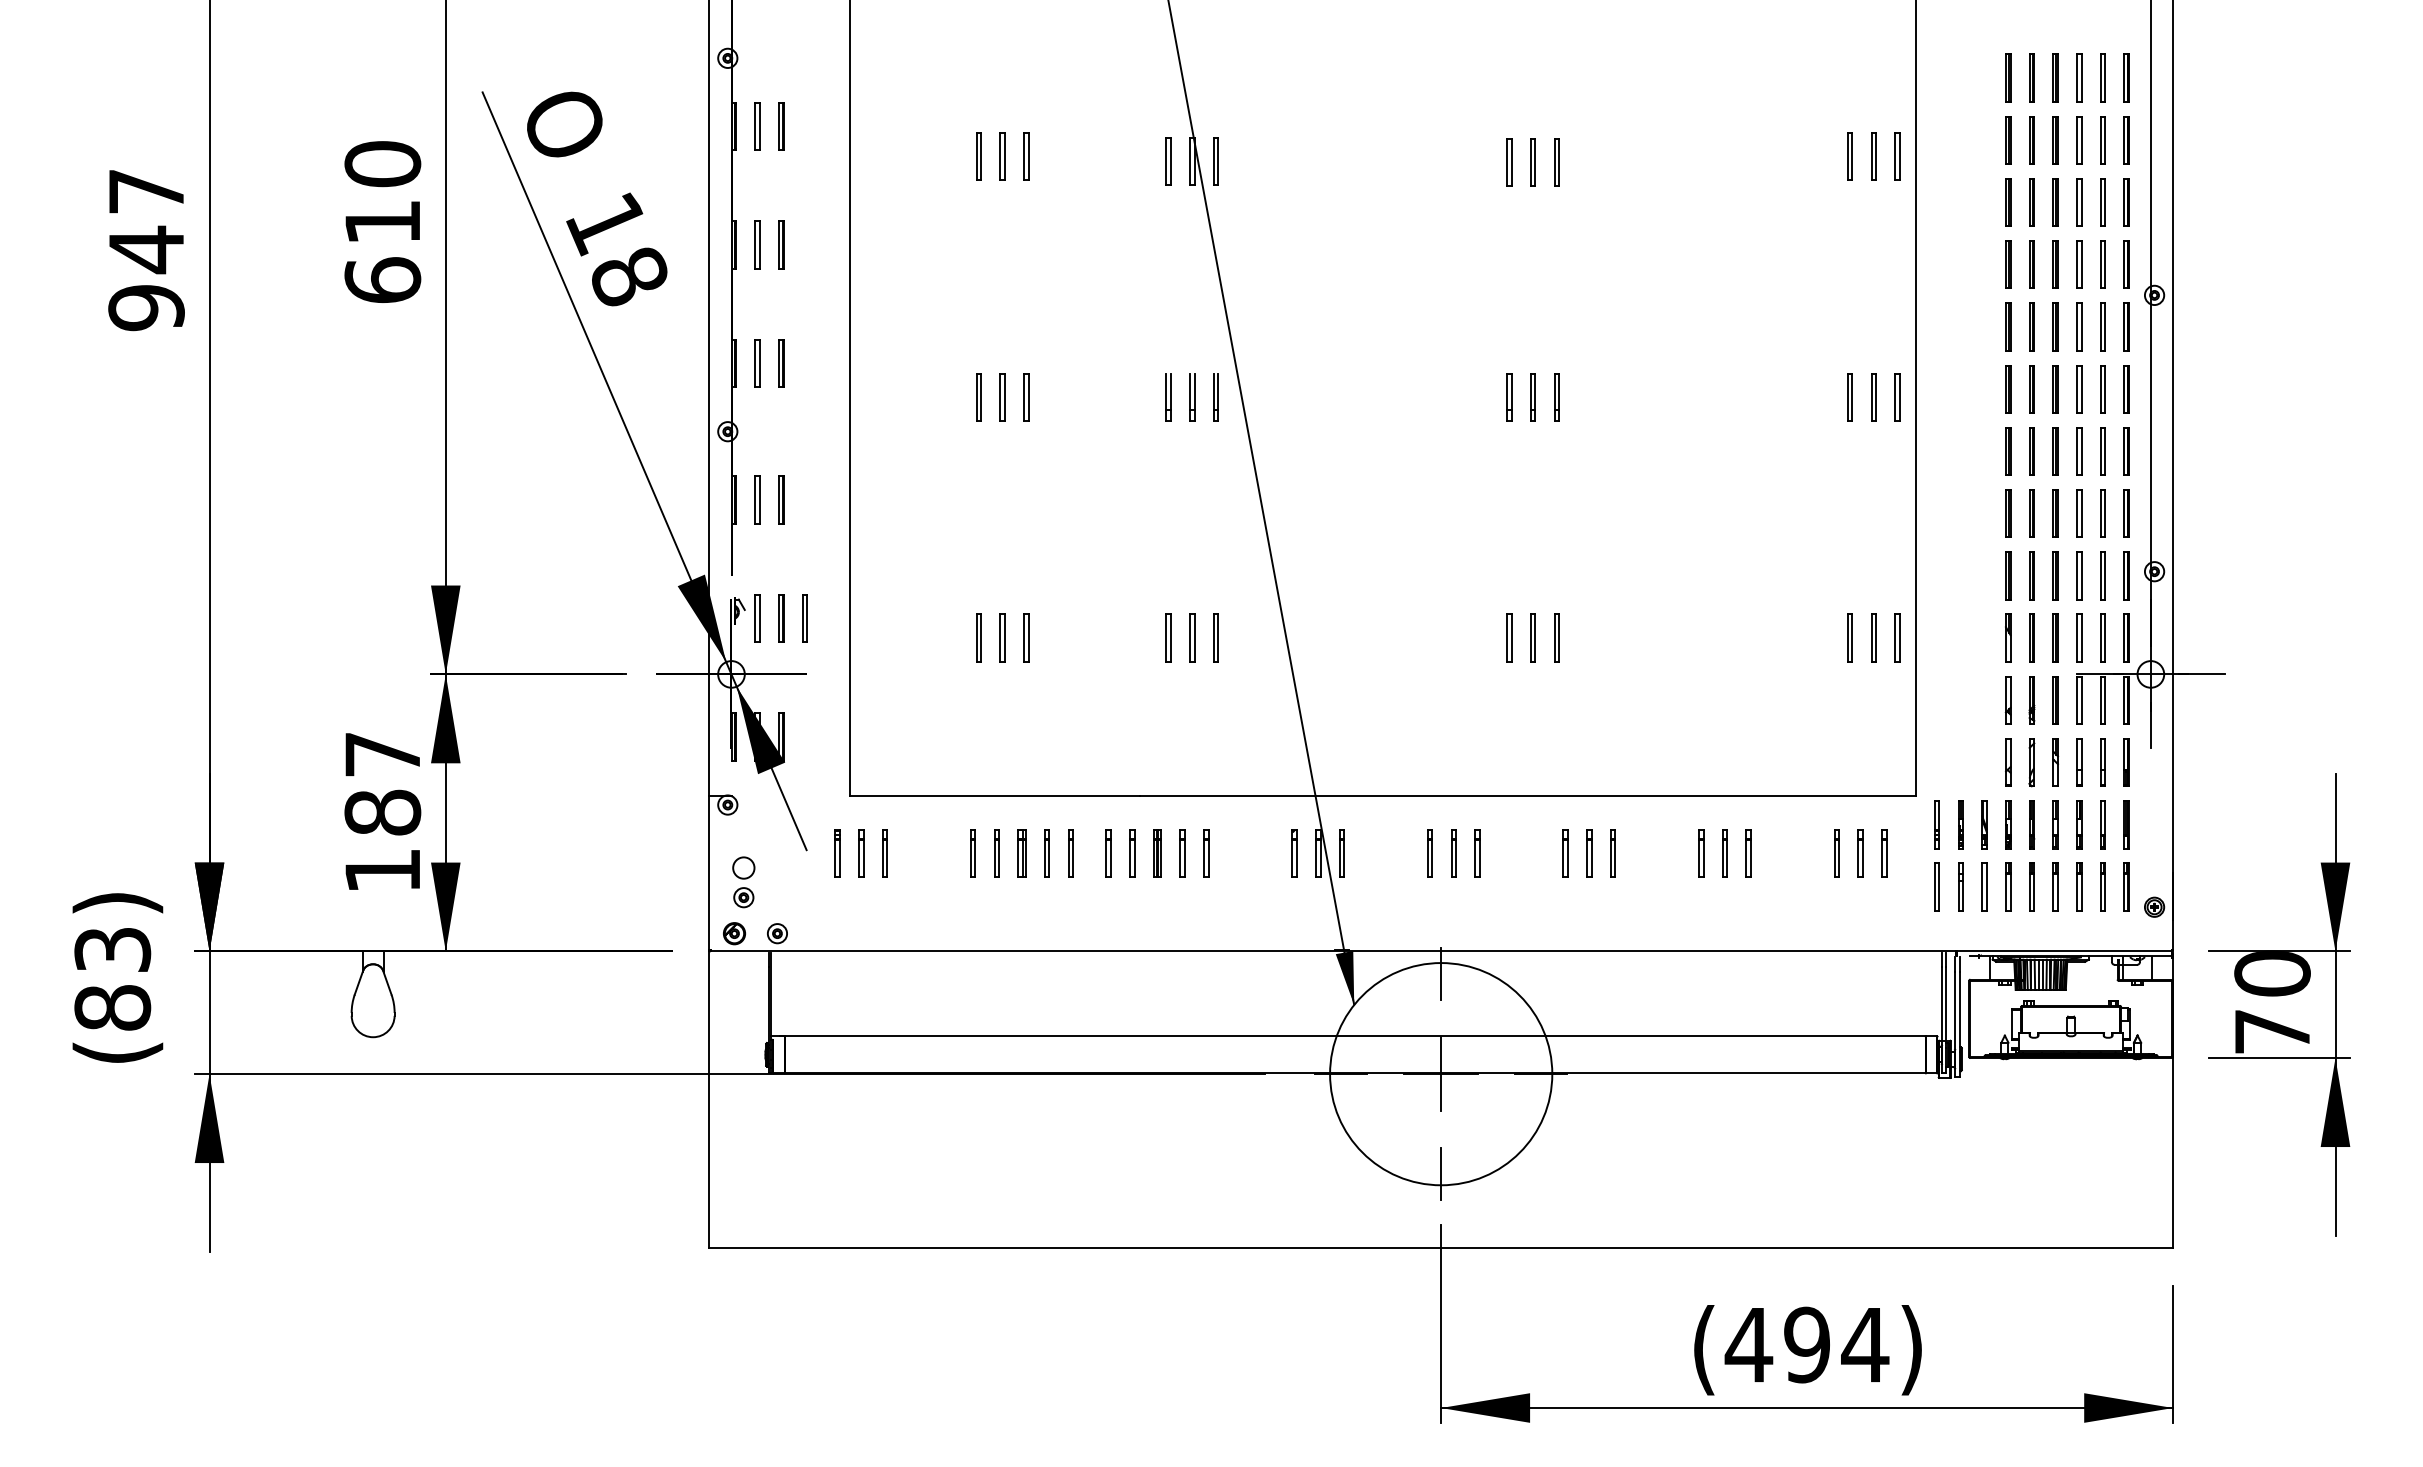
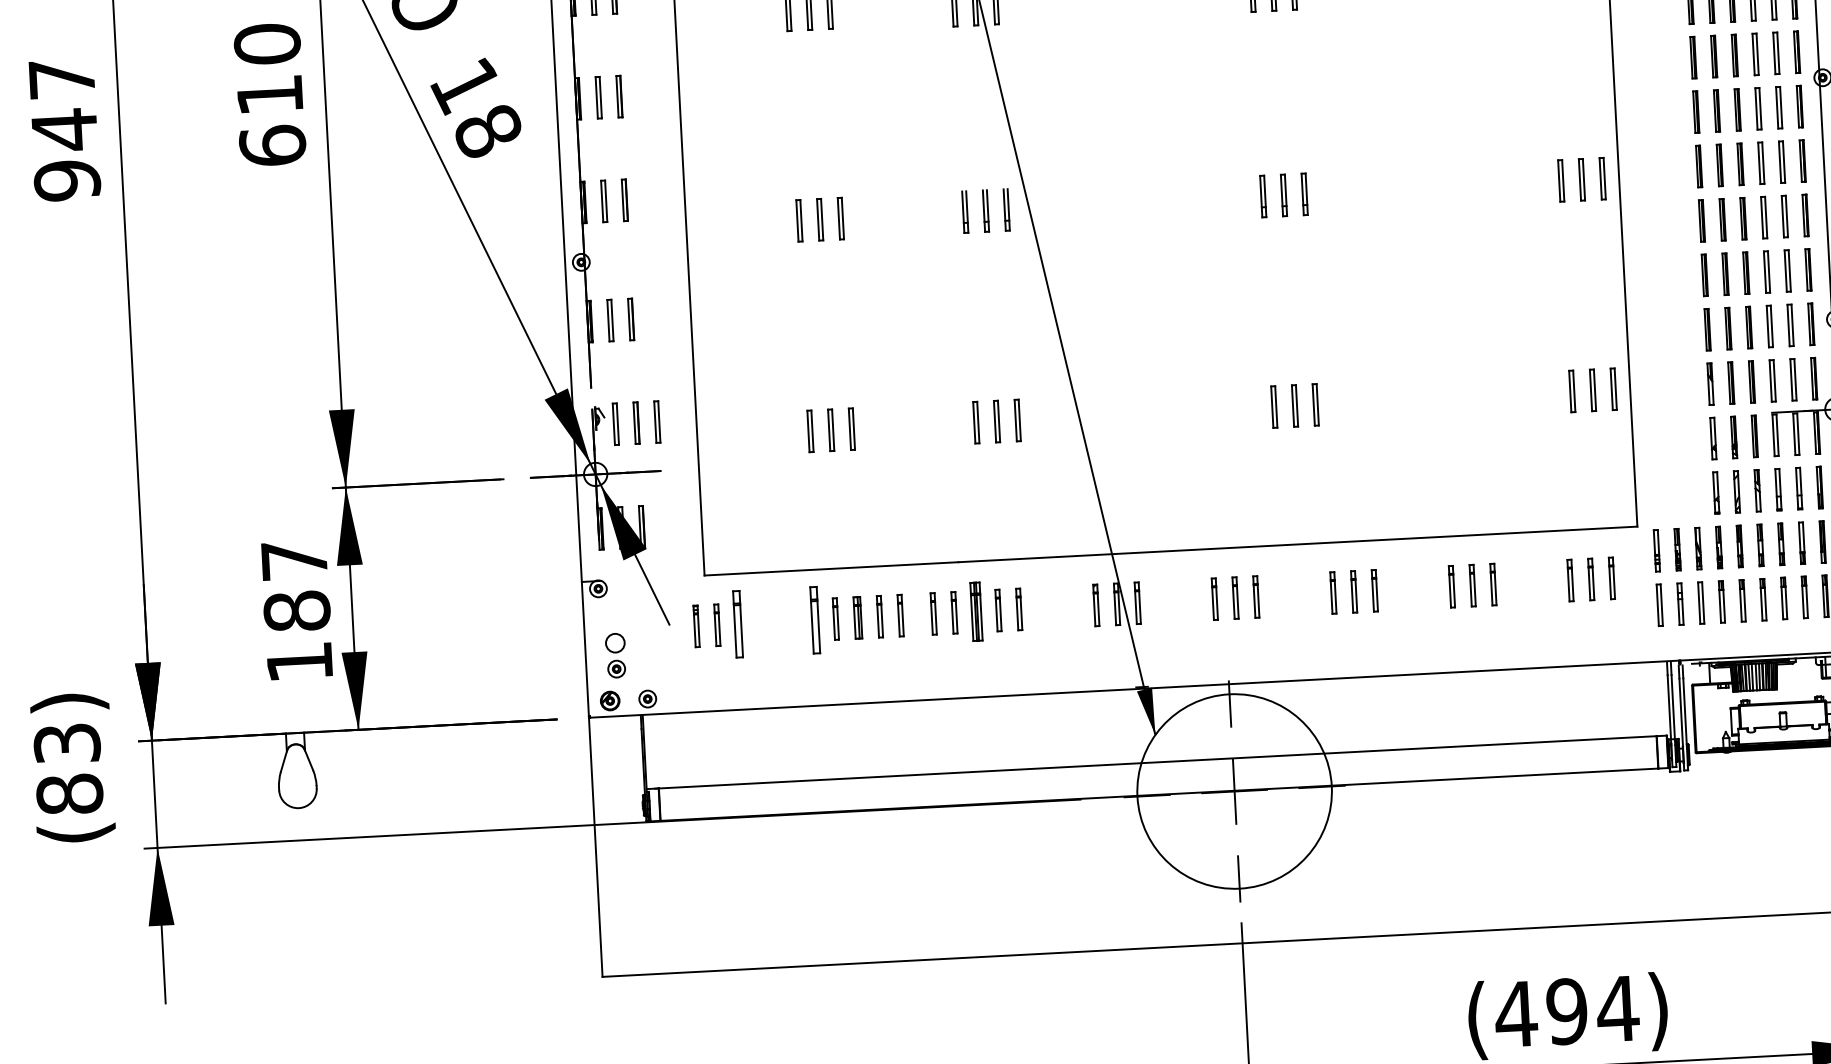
part: (884, 853) -> (737, 624), size x1.6
part: (972, 853) -> (814, 620), size x1.6
part: (1157, 853) -> (976, 611), size x1.4

